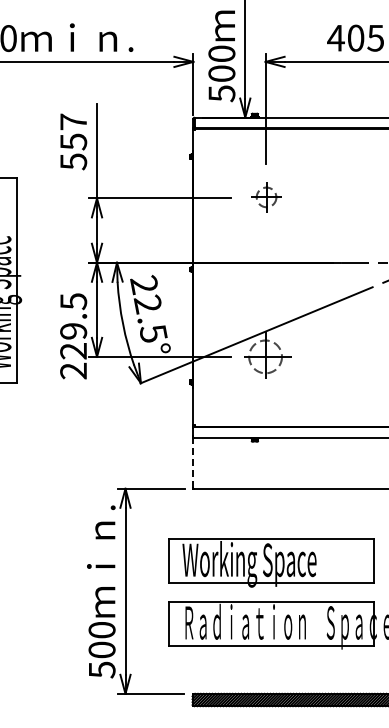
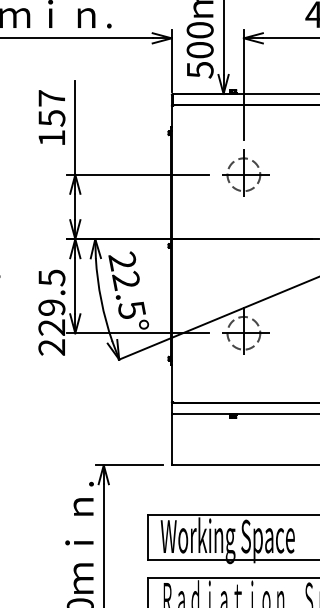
text: (73, 161) -> (51, 137), 557 -> 157
part: (267, 195) -> (245, 171), size x1.67
line: (193, 462) -> (171, 438), dashed -> solid

